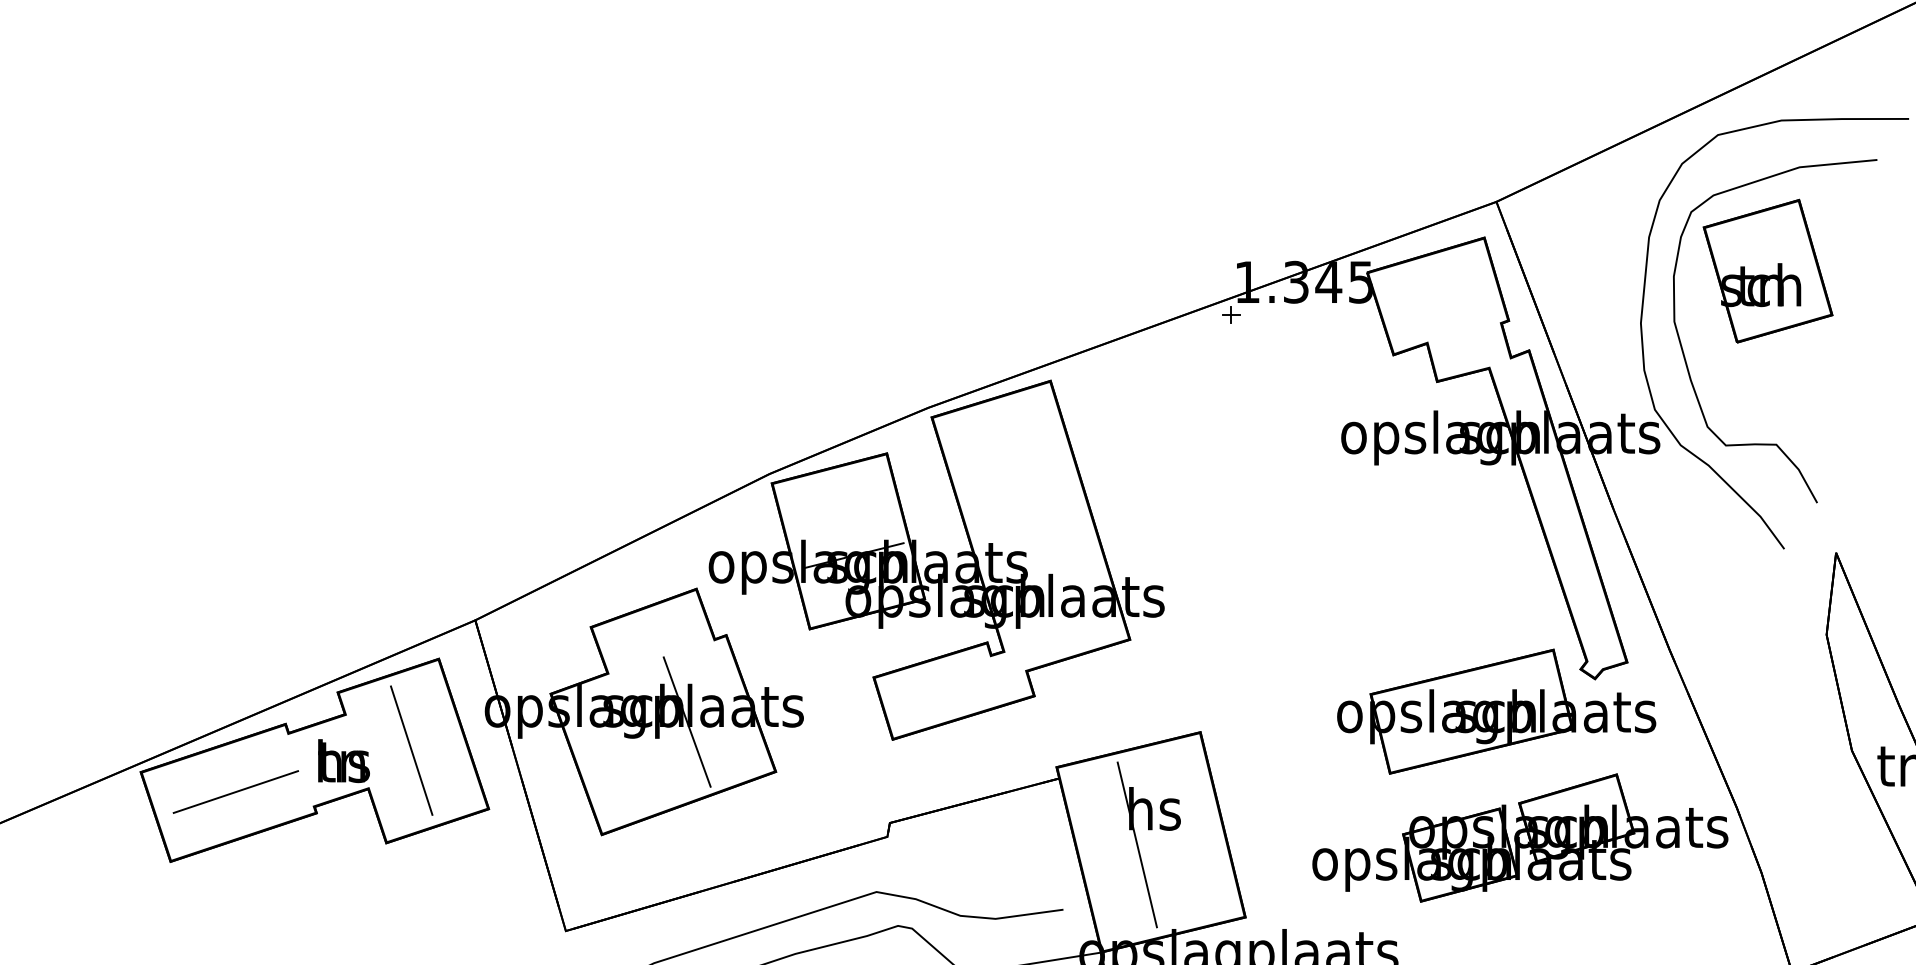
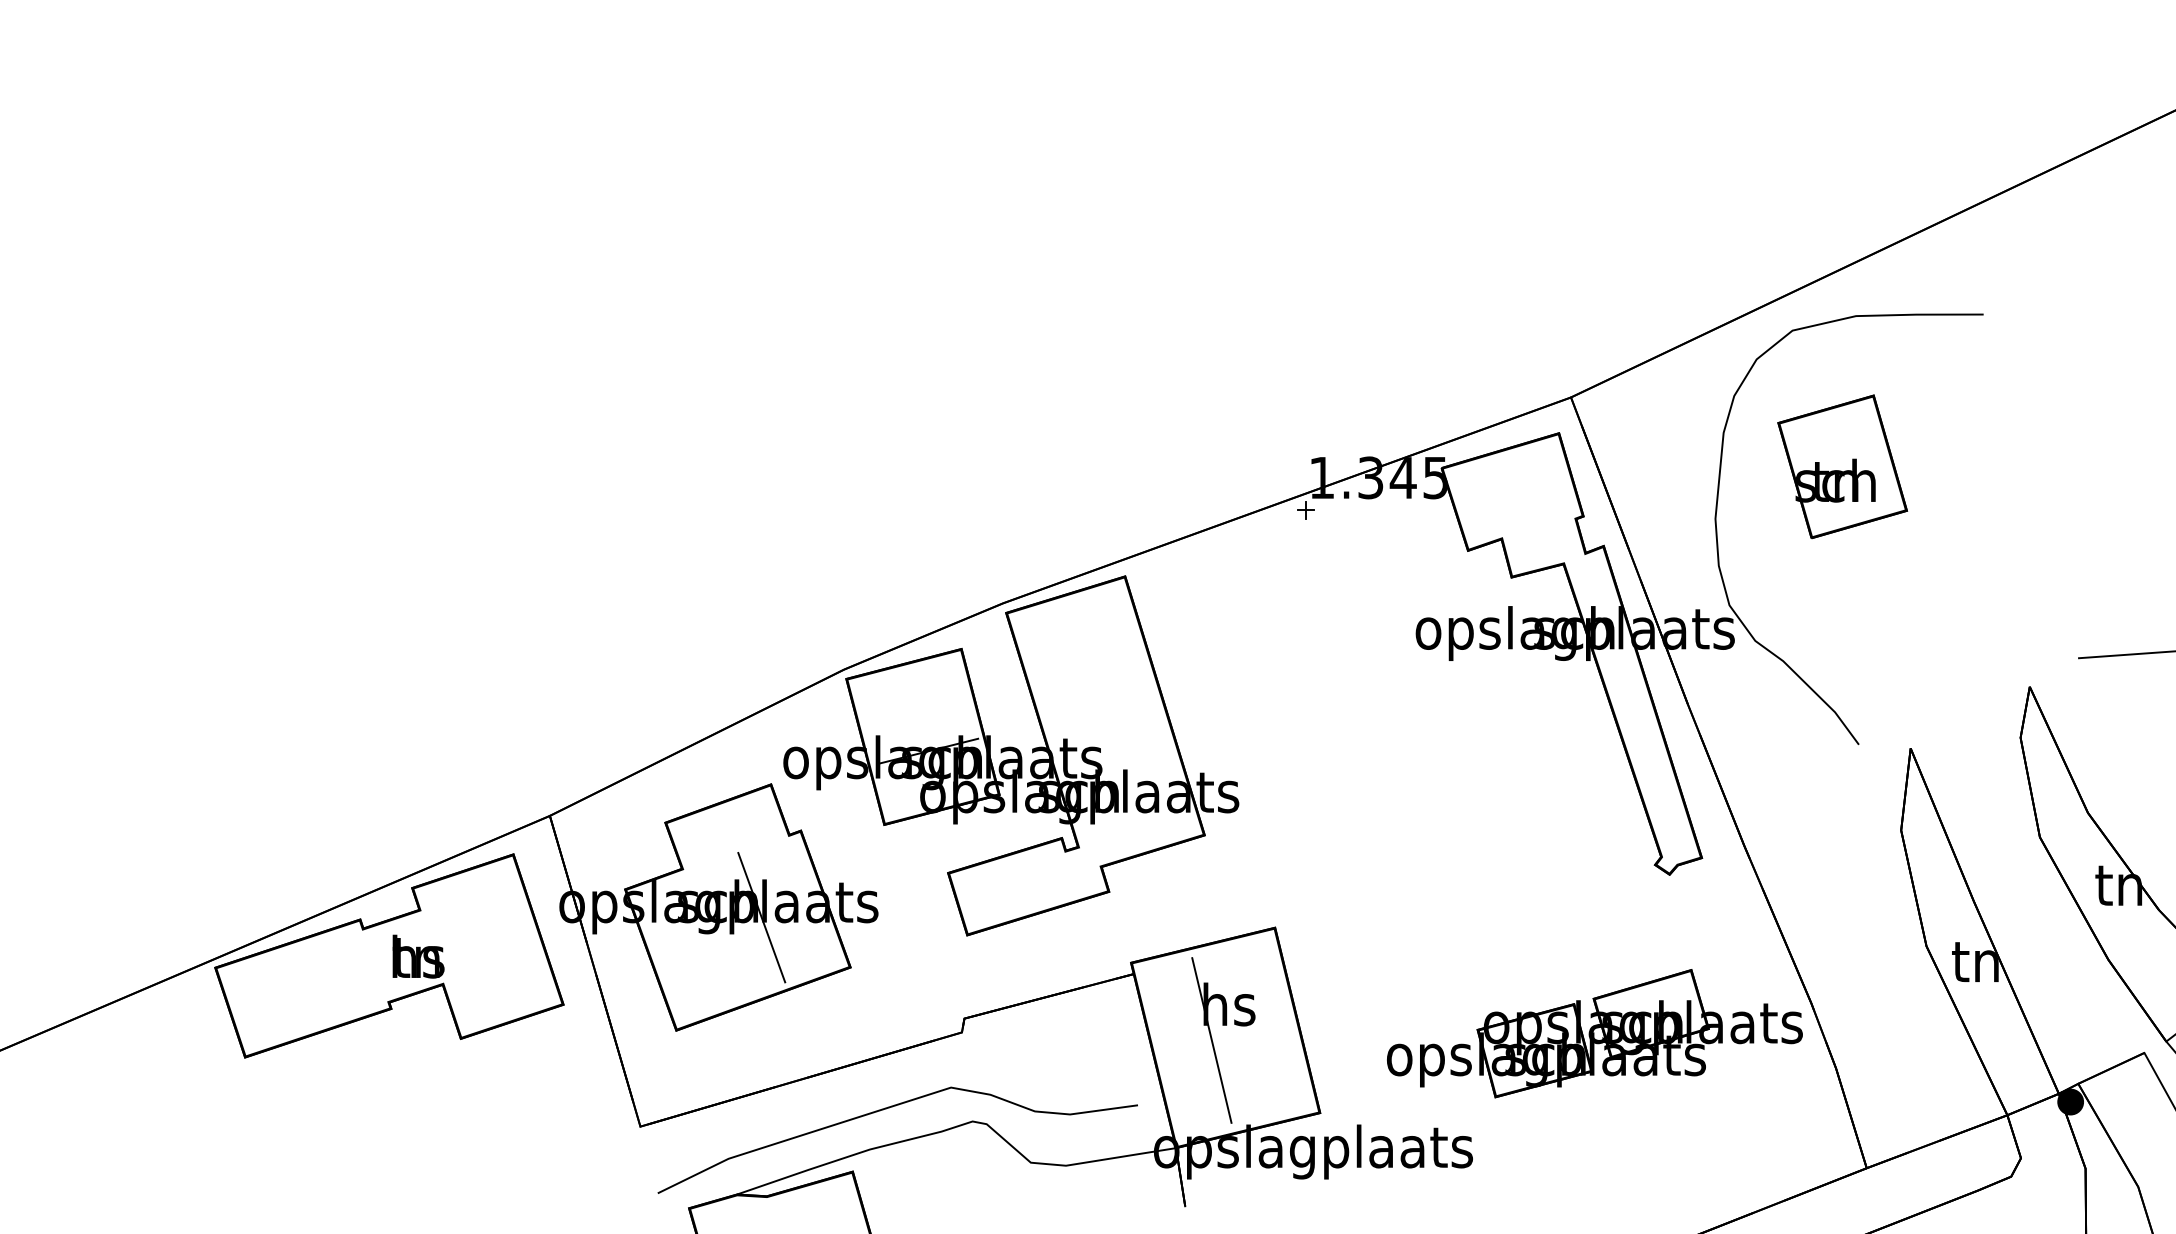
curve: (1684, 354) -> (1759, 550), removed
part: (1495, 711) -> (1570, 907), removed
line: (410, 750) -> (485, 946), removed
line: (235, 791) -> (310, 987), removed

